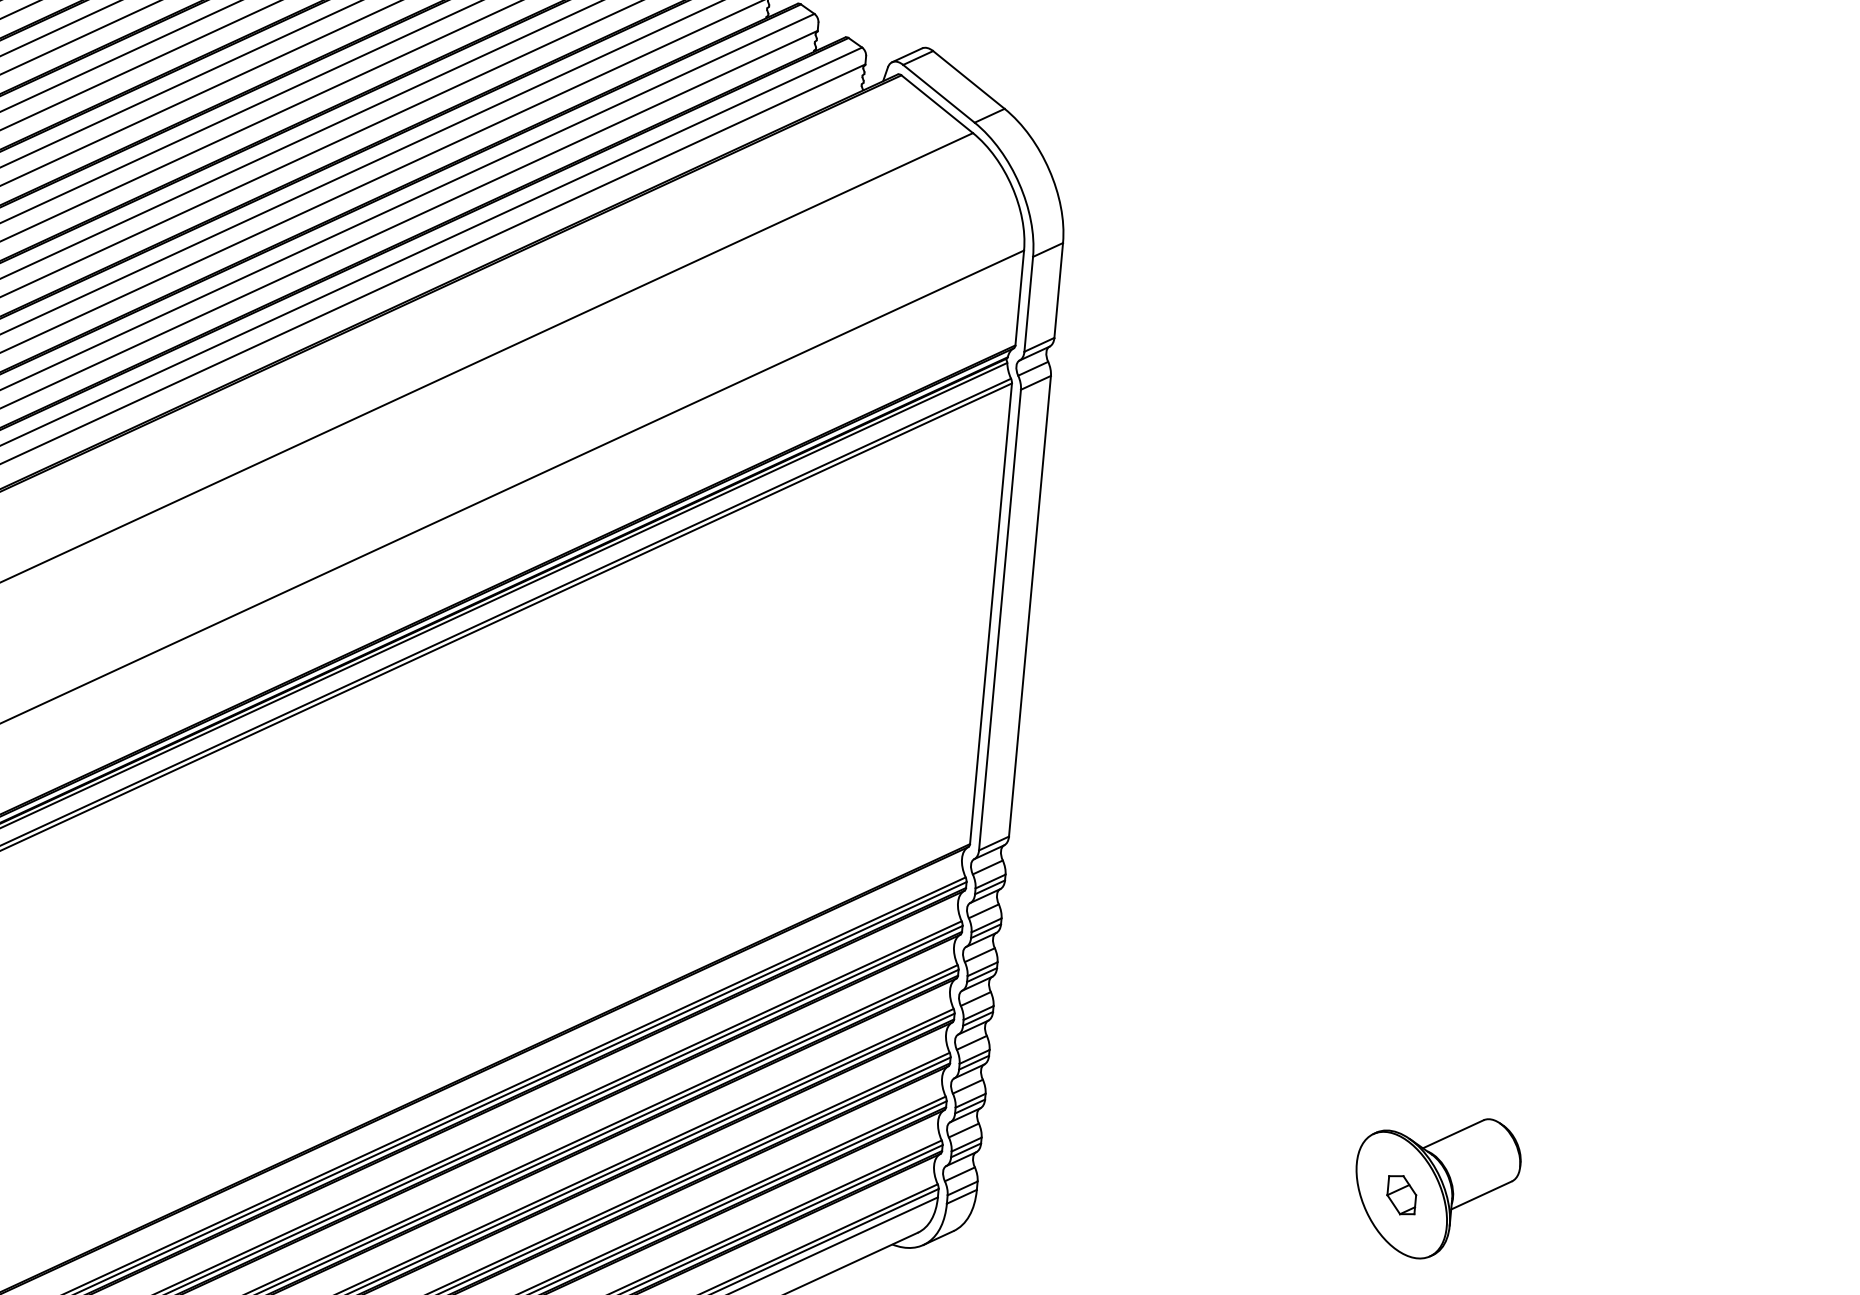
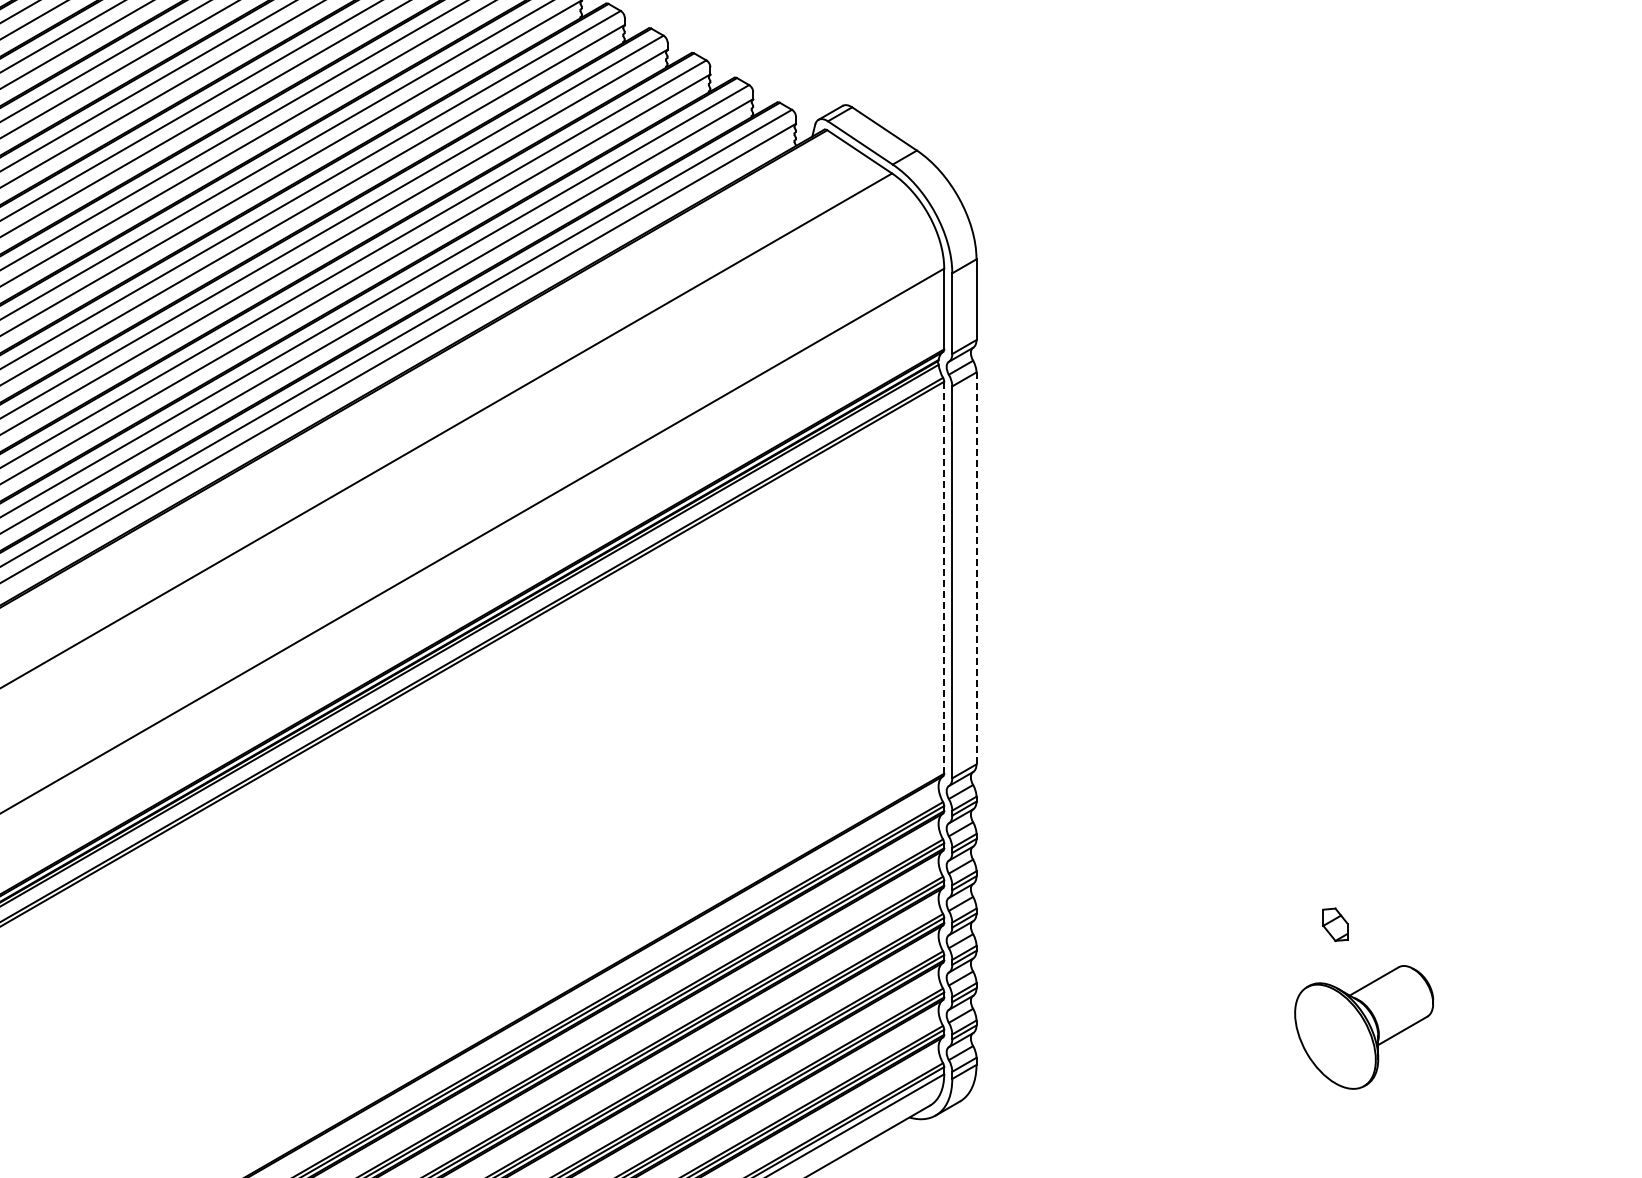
line: (1029, 606) -> (976, 568), solid -> dashed
line: (991, 613) -> (944, 577), solid -> dashed
part: (1401, 1194) -> (1335, 924), moved

